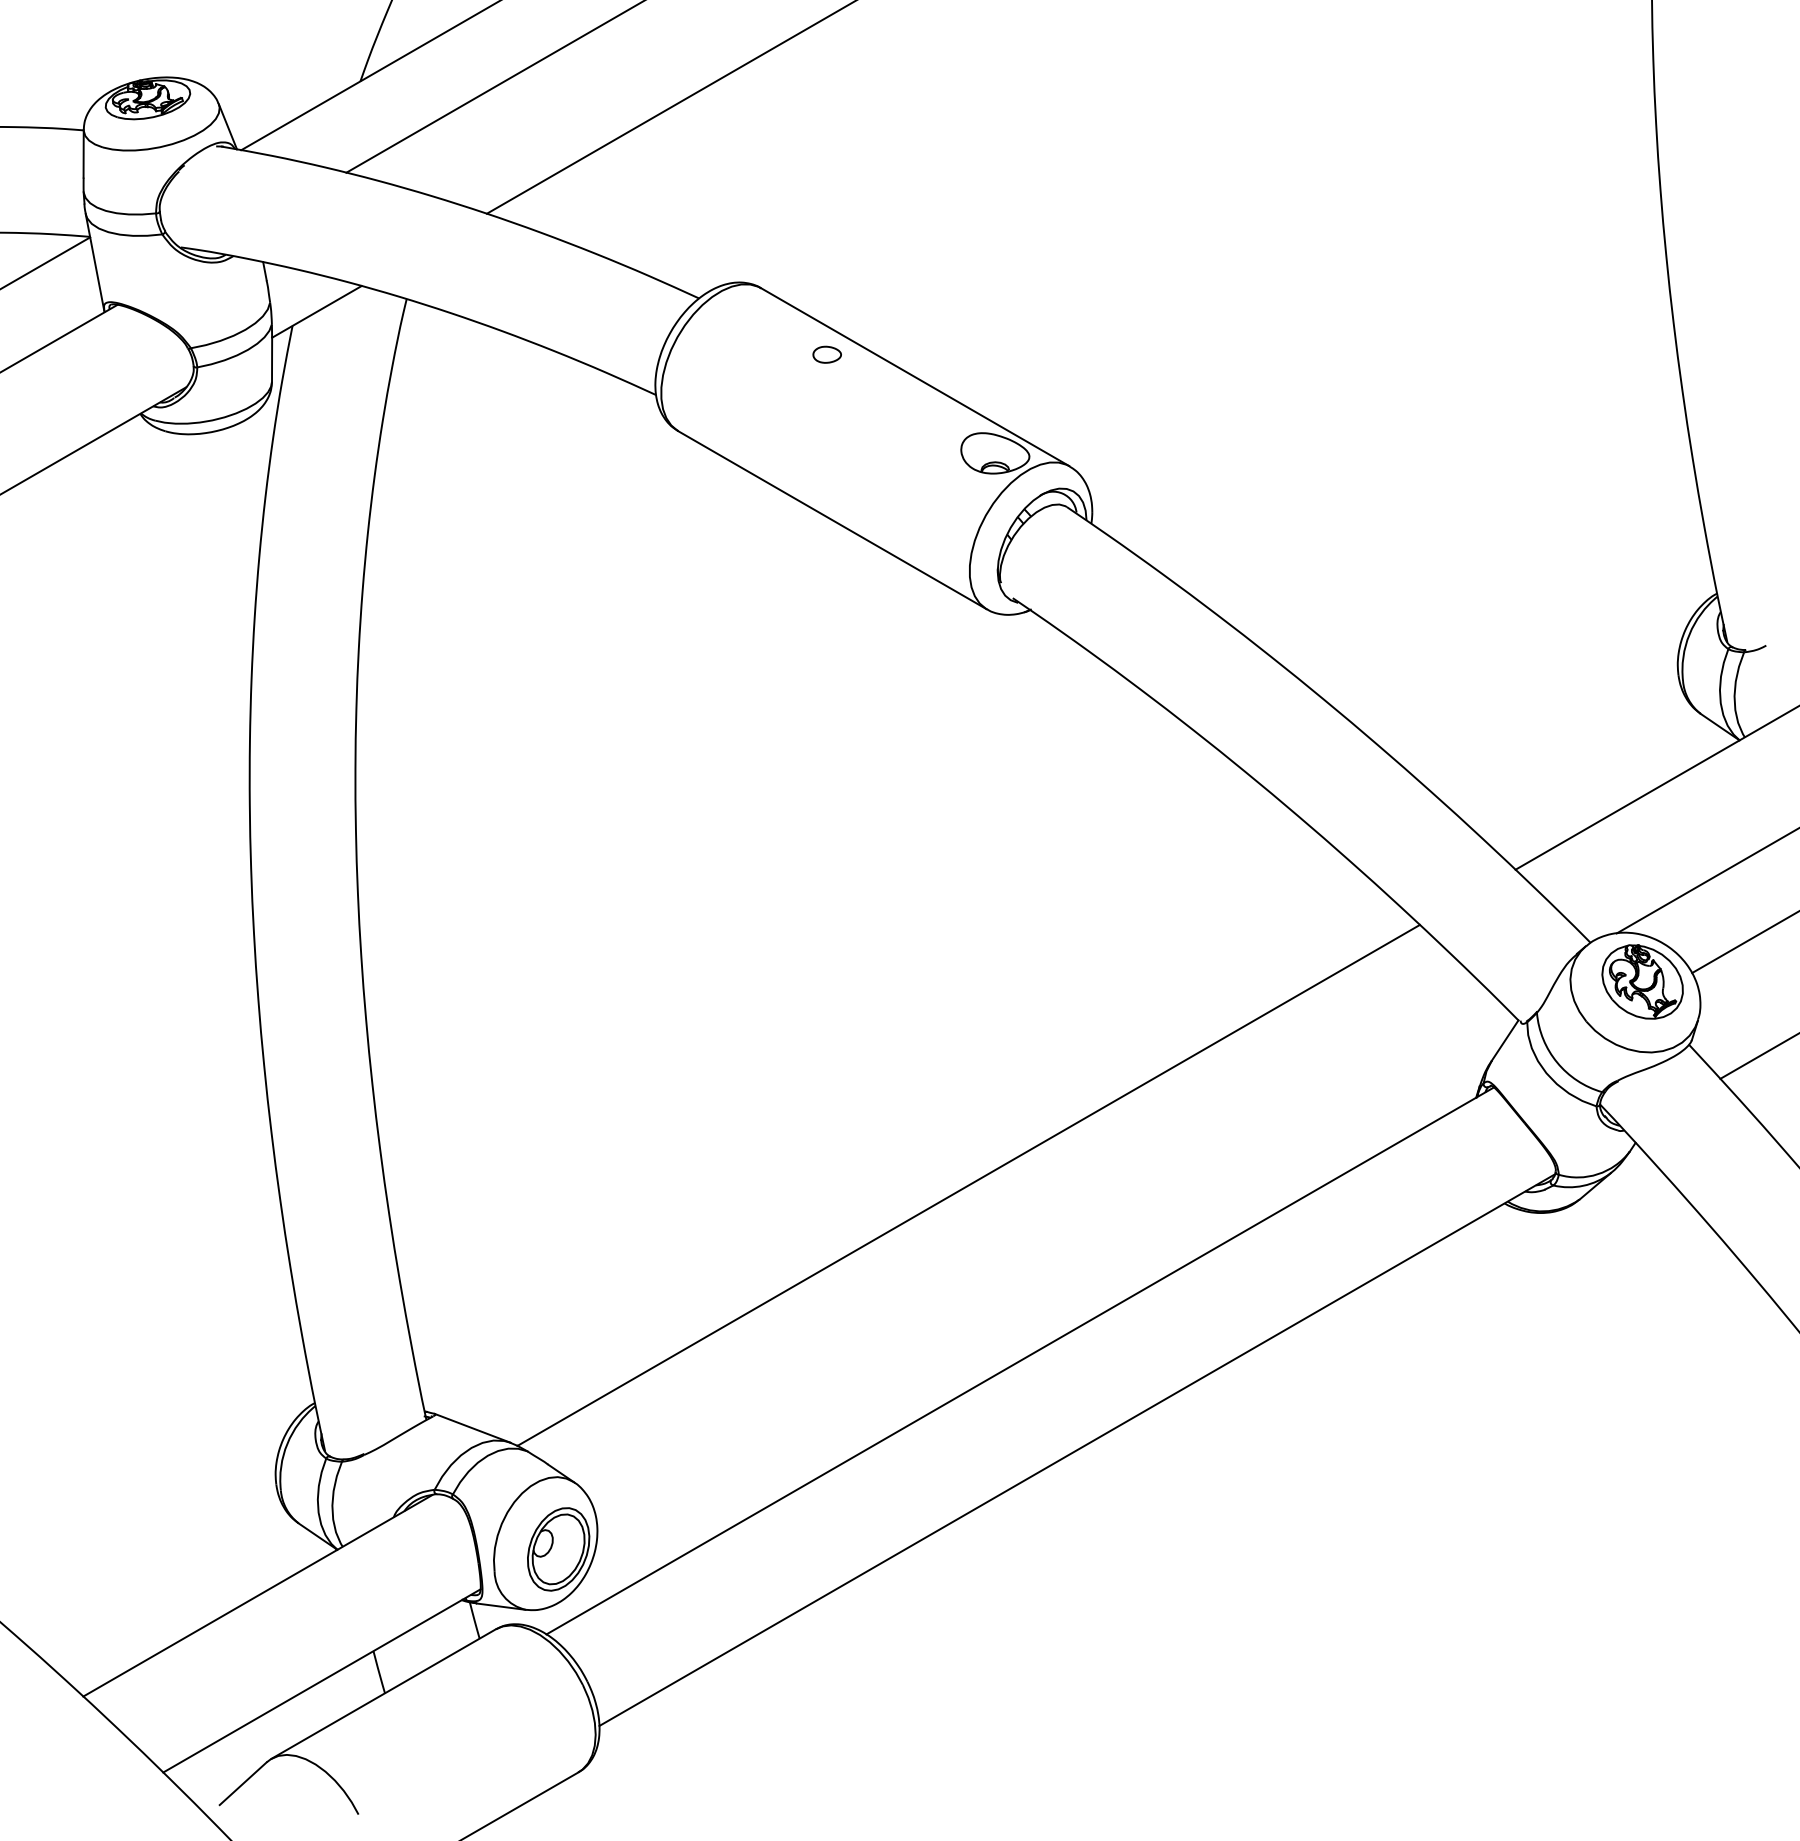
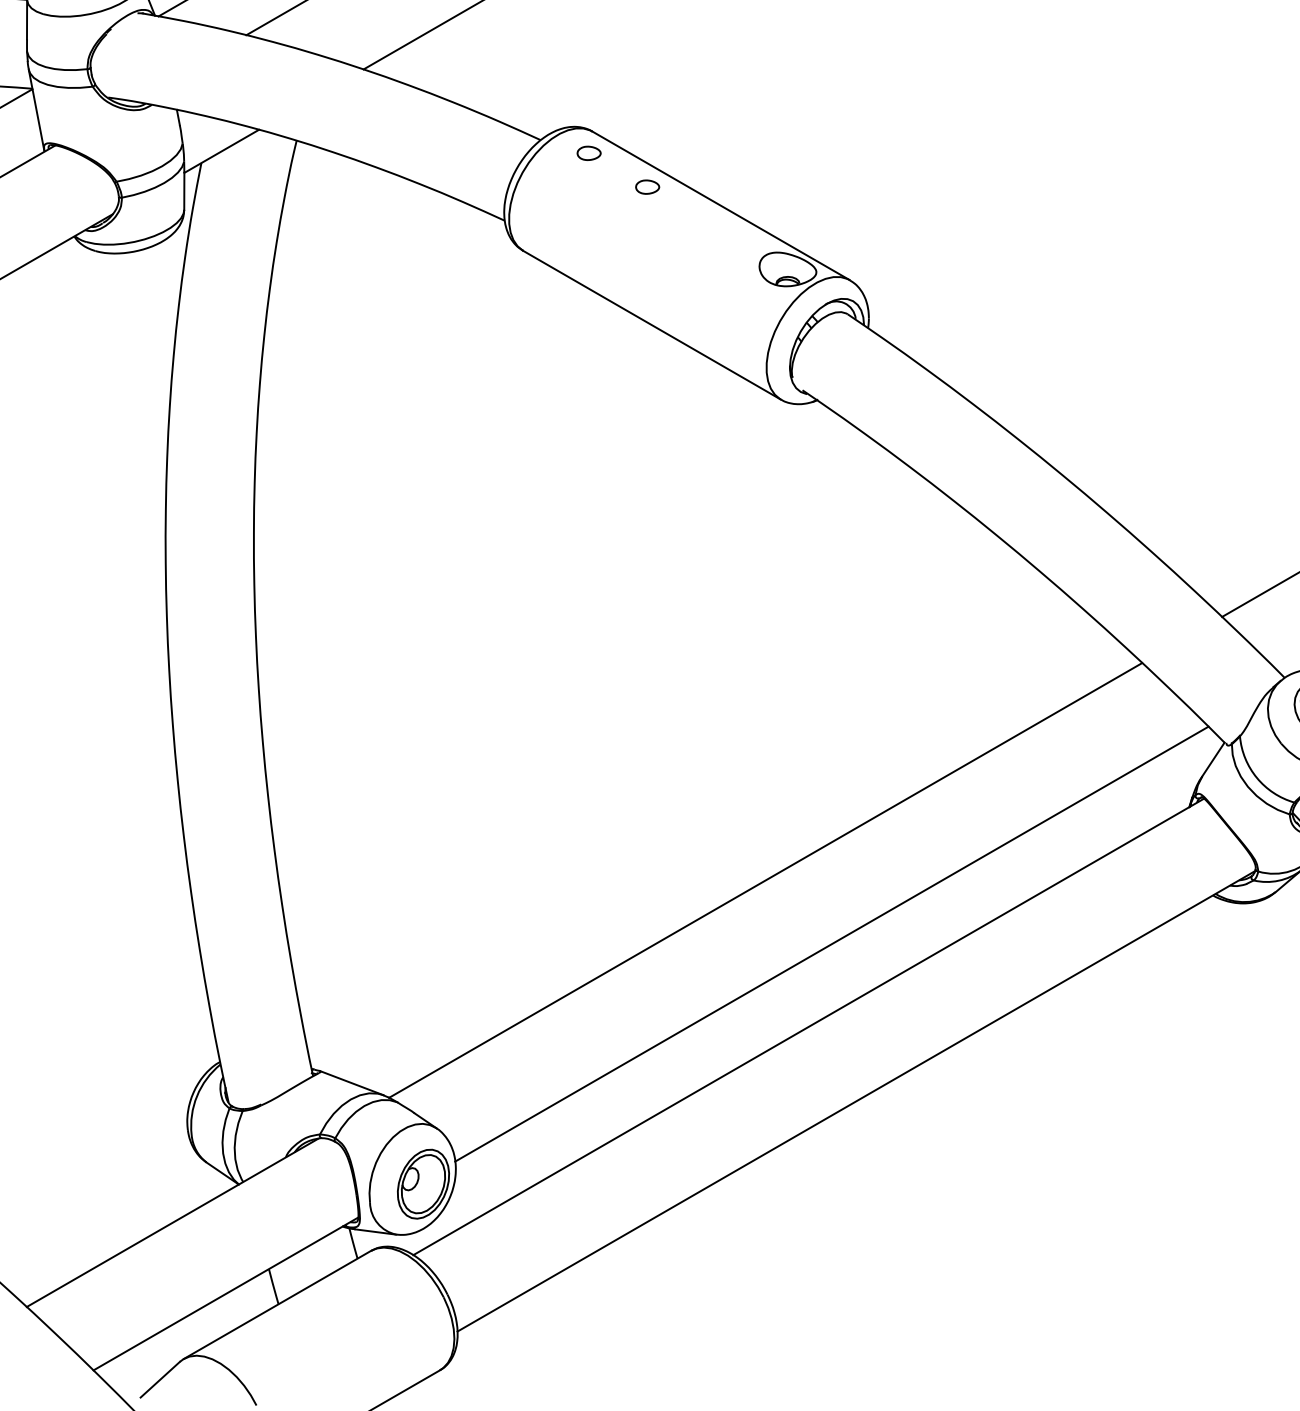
part: (756, 314) -> (588, 153), added
line: (1047, 1261) -> (831, 943), added

